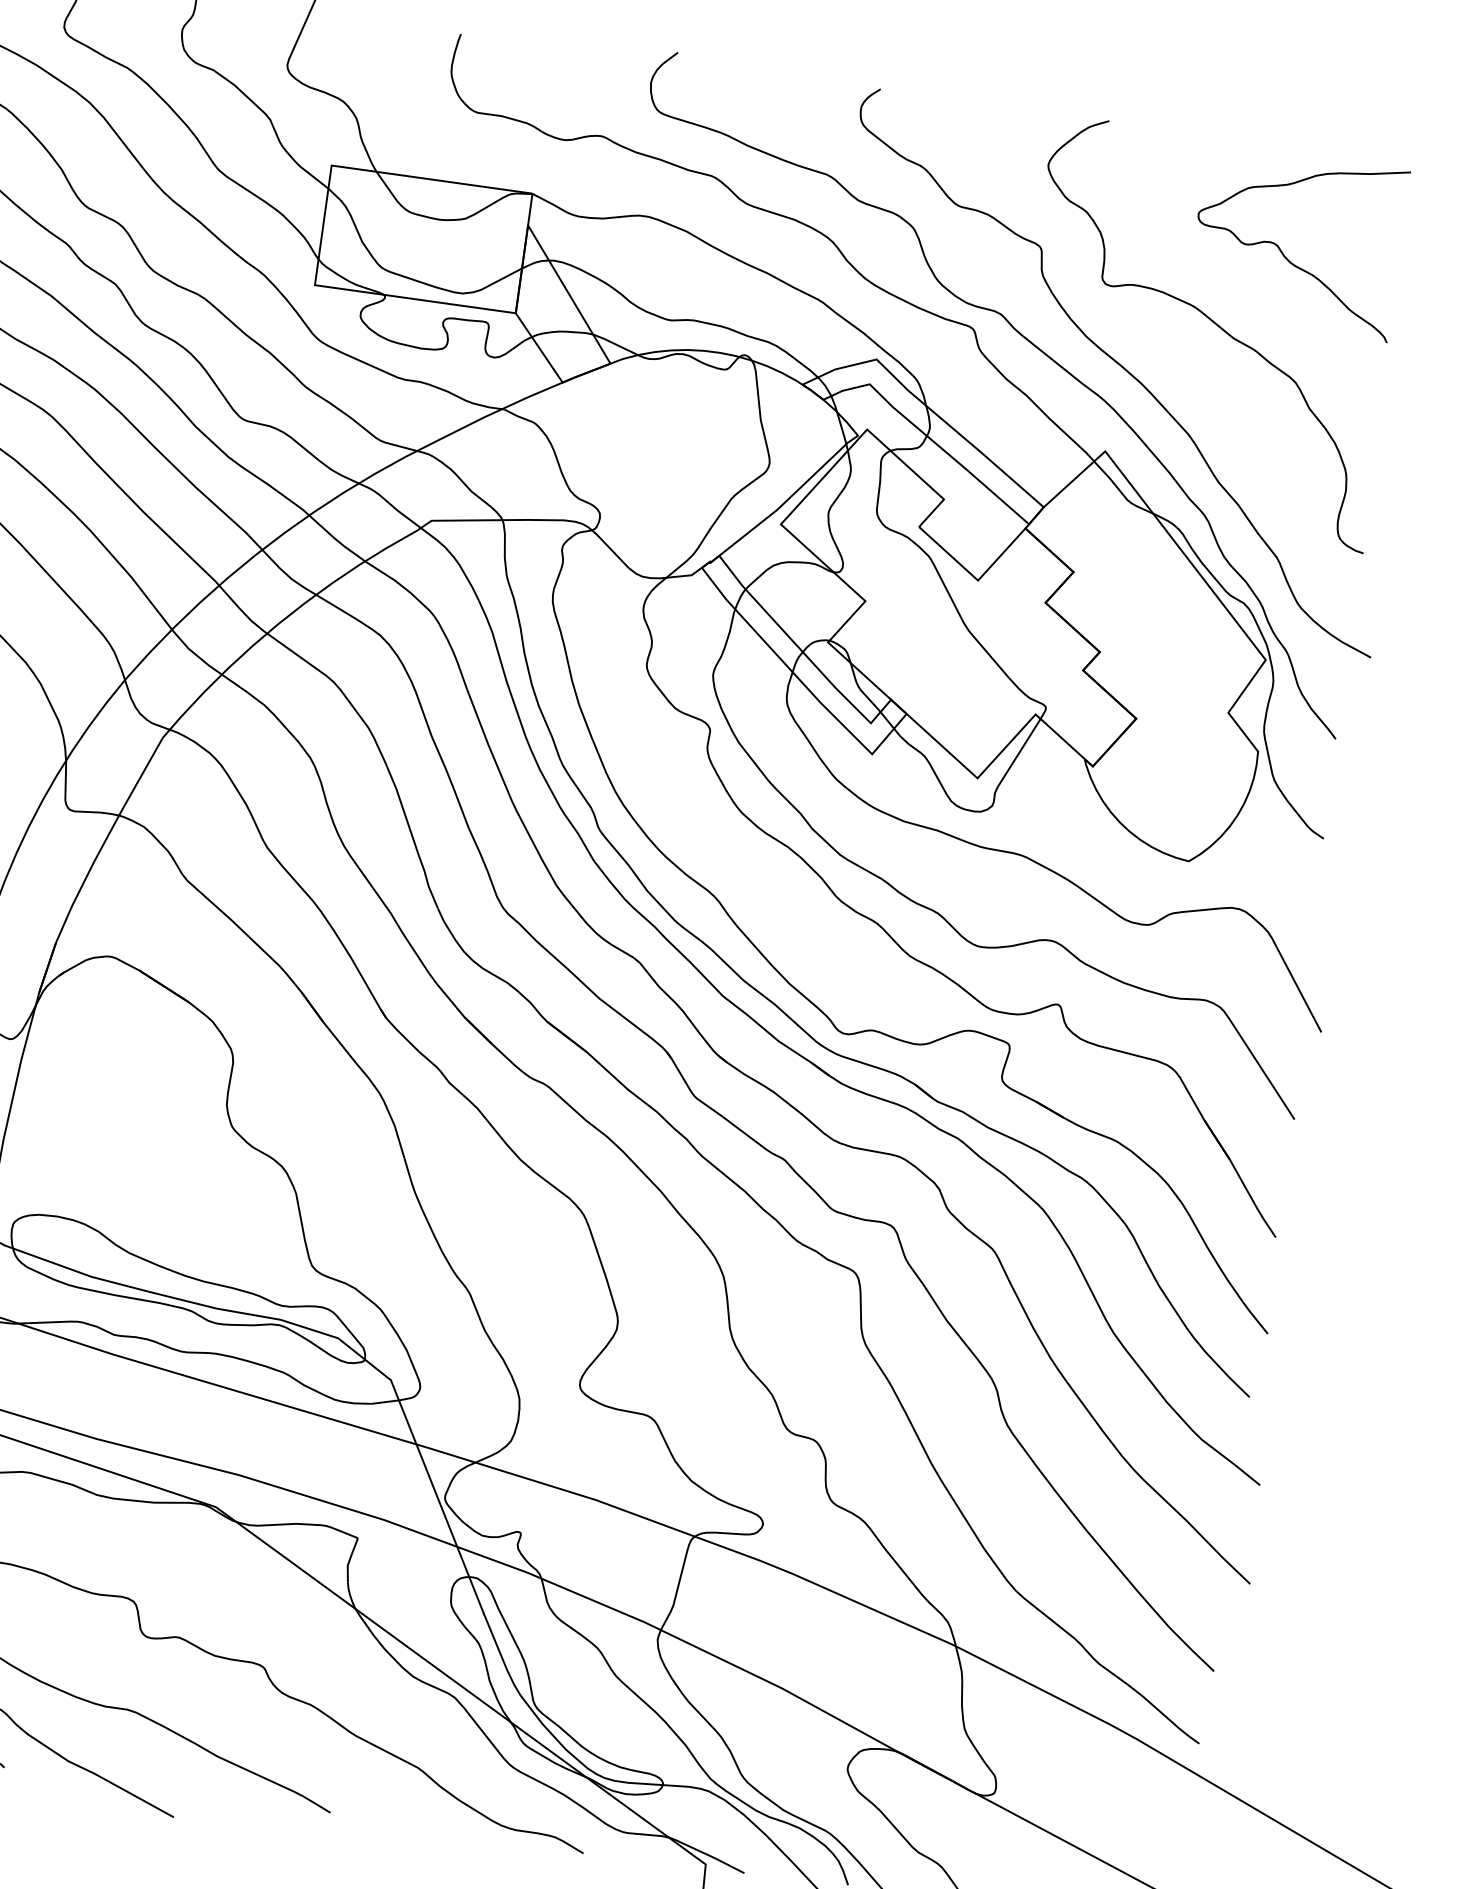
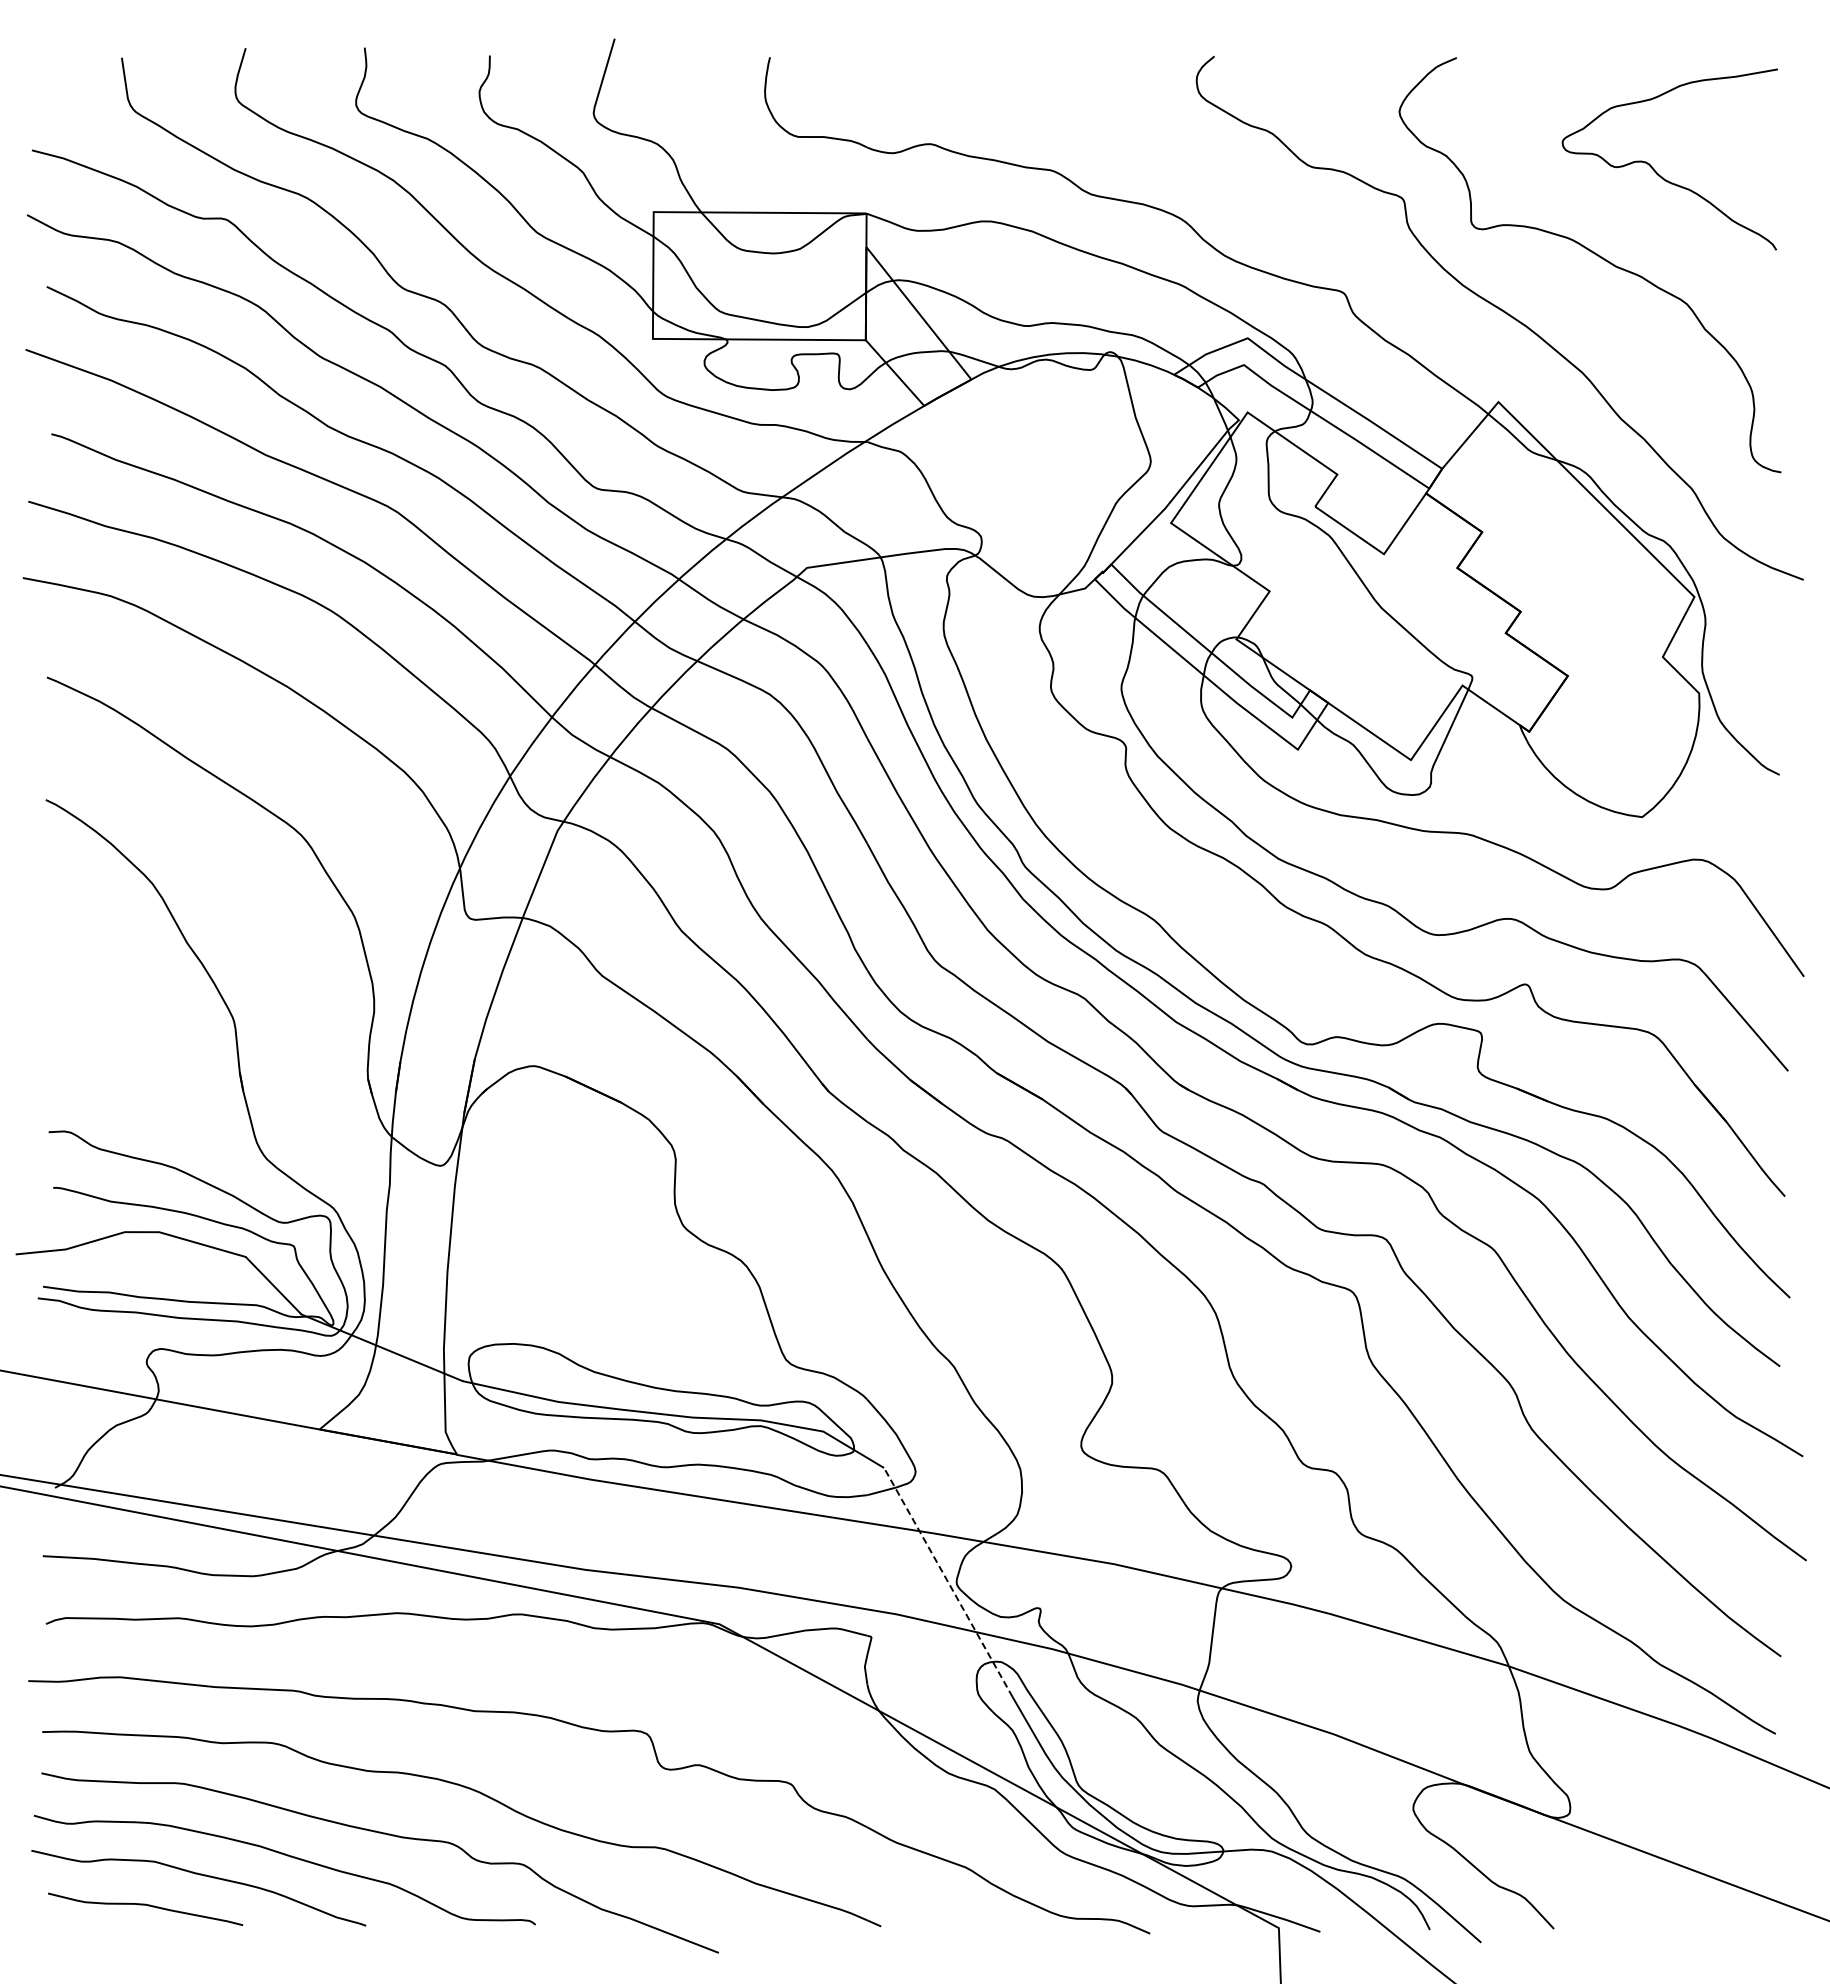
curve: (1032, 344) -> (1407, 301), removed
line: (437, 1496) -> (948, 1582), solid -> dashed

